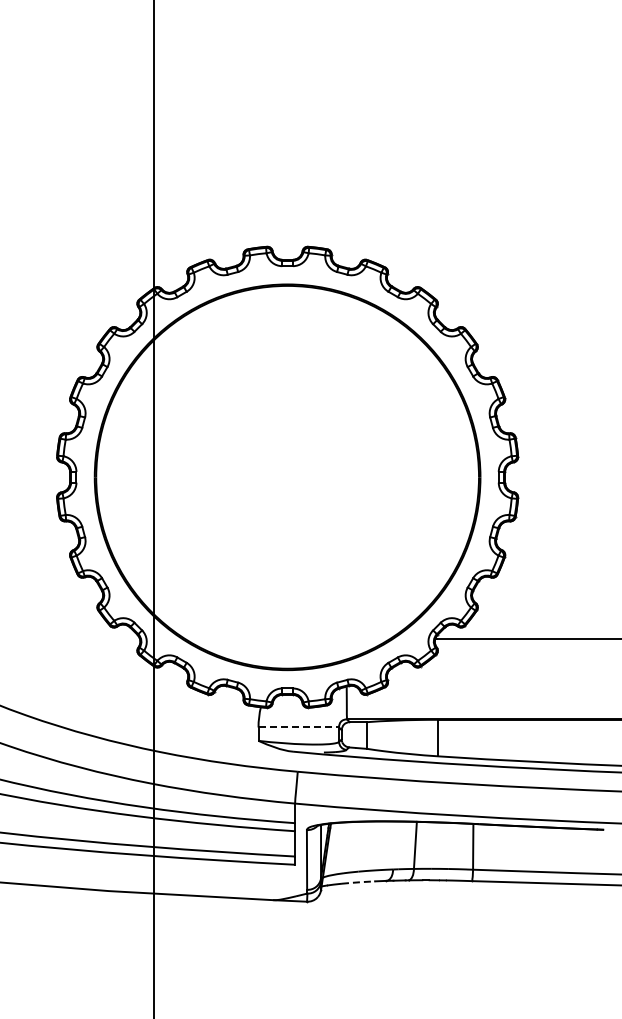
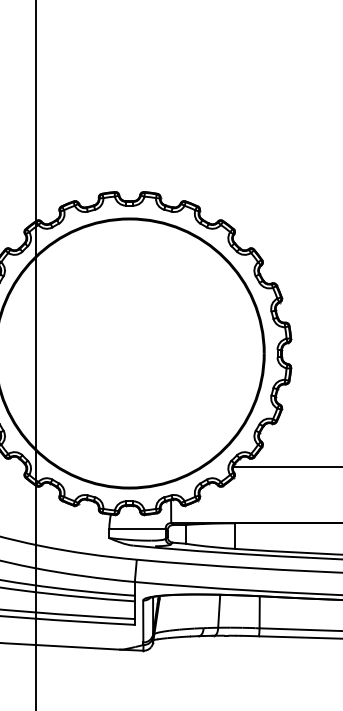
line: (299, 727) -> (138, 528), dashed -> solid
line: (359, 882) -> (180, 637), dashed -> solid

